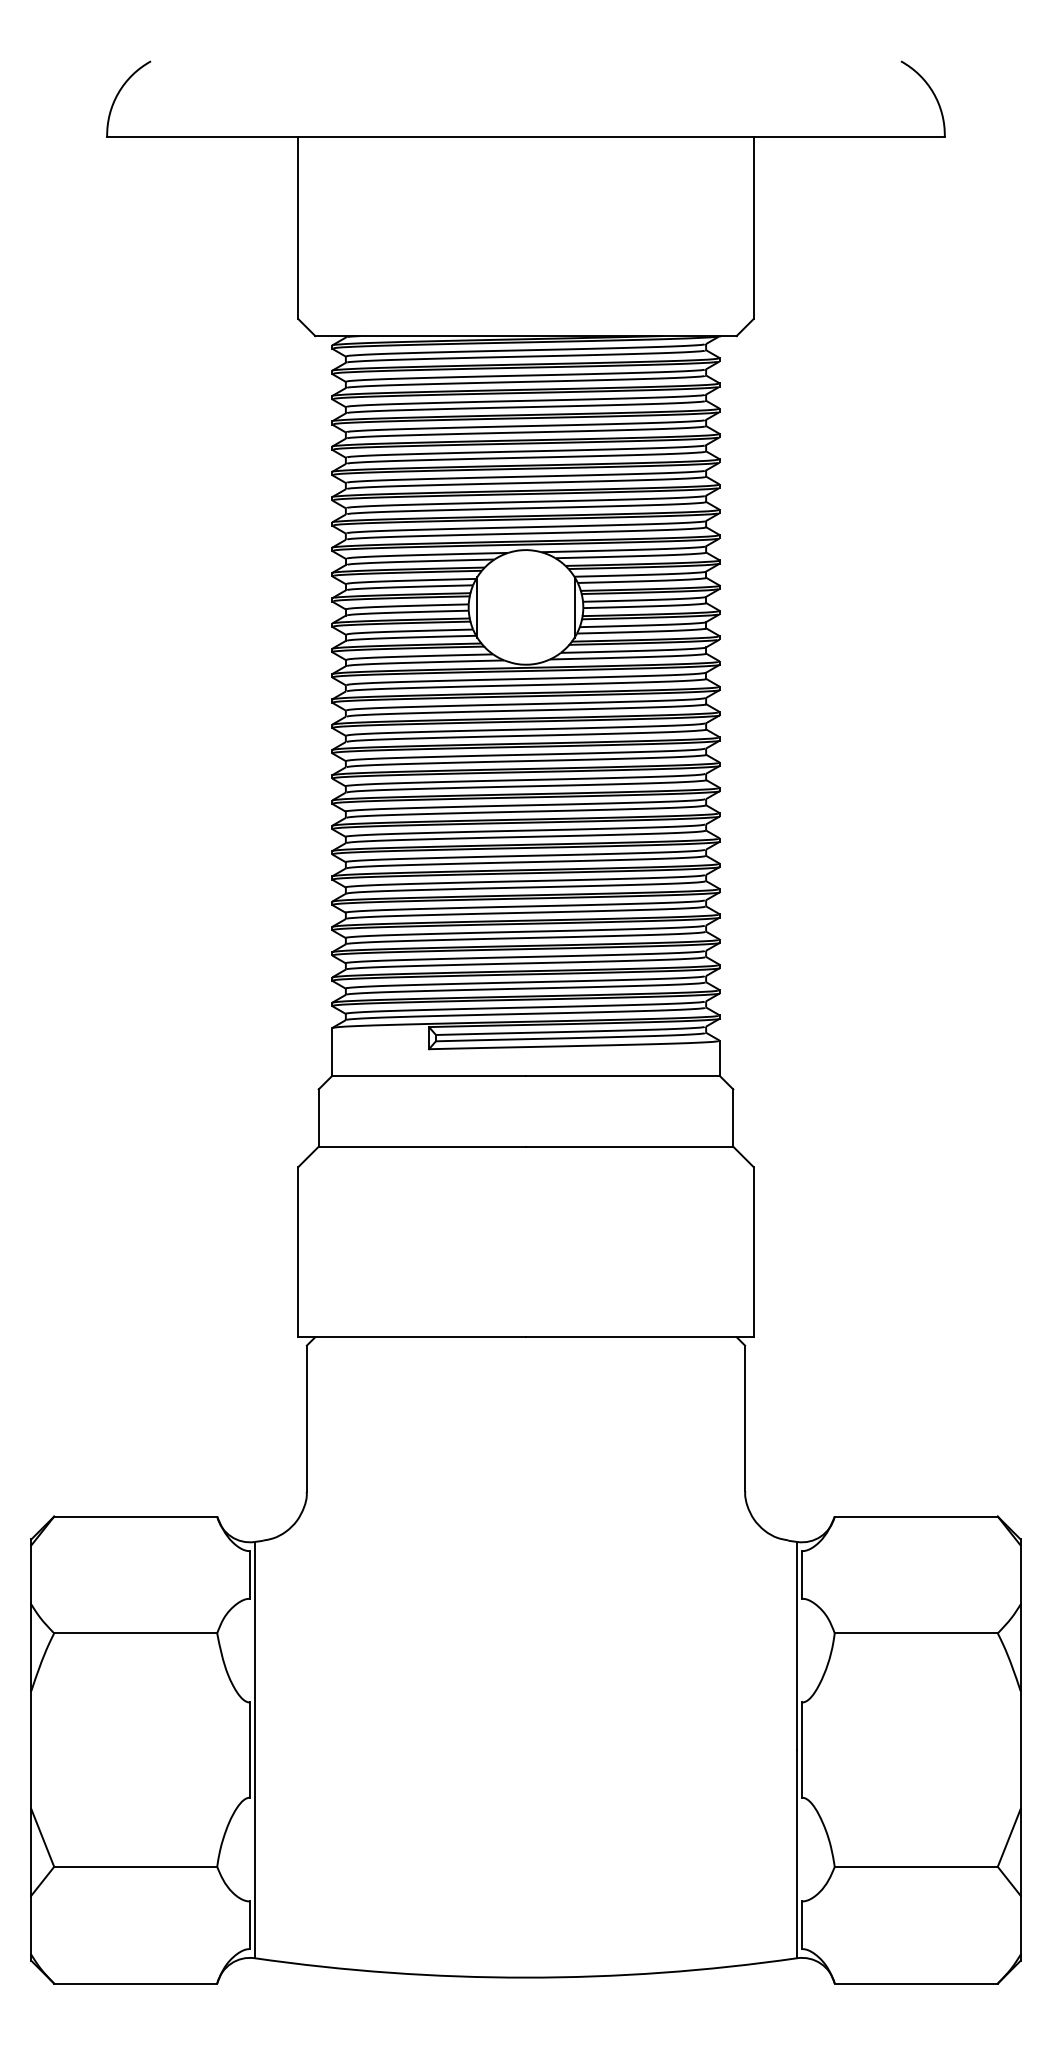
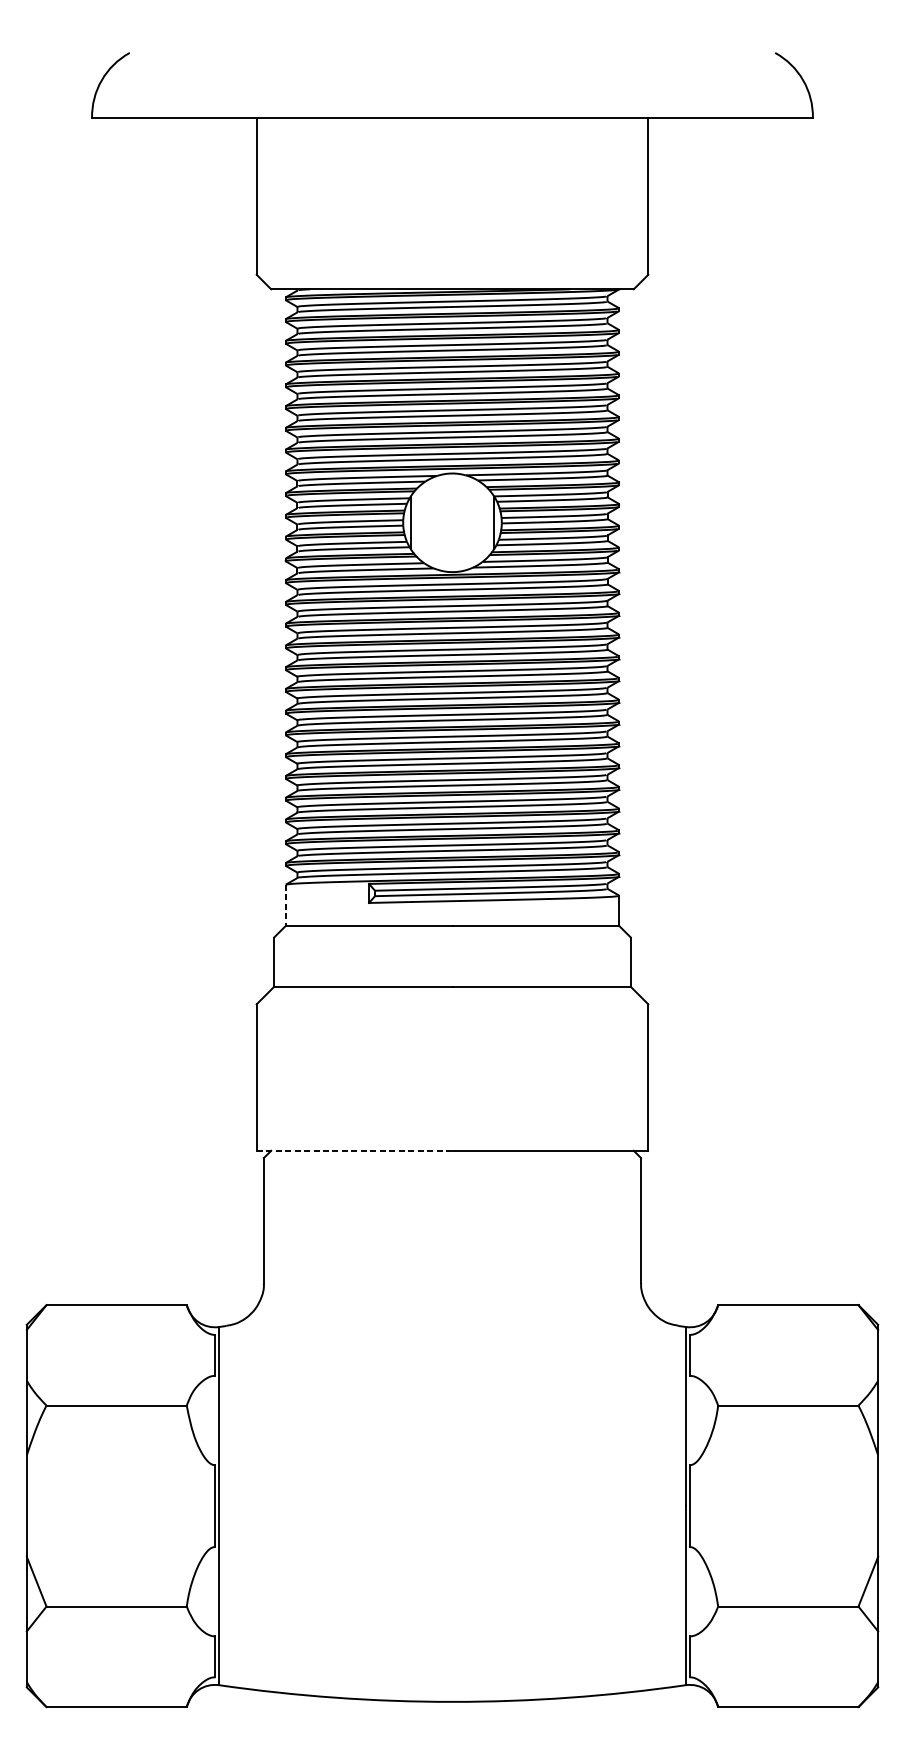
line: (332, 1052) -> (285, 905), solid -> dashed
line: (412, 1337) -> (354, 1151), solid -> dashed

